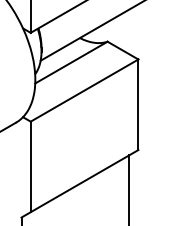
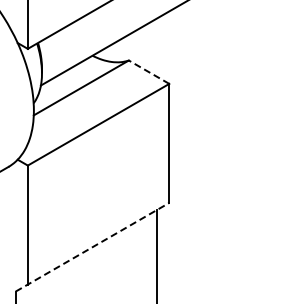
line: (122, 50) -> (148, 71), solid -> dashed
line: (79, 184) -> (92, 247), solid -> dashed

